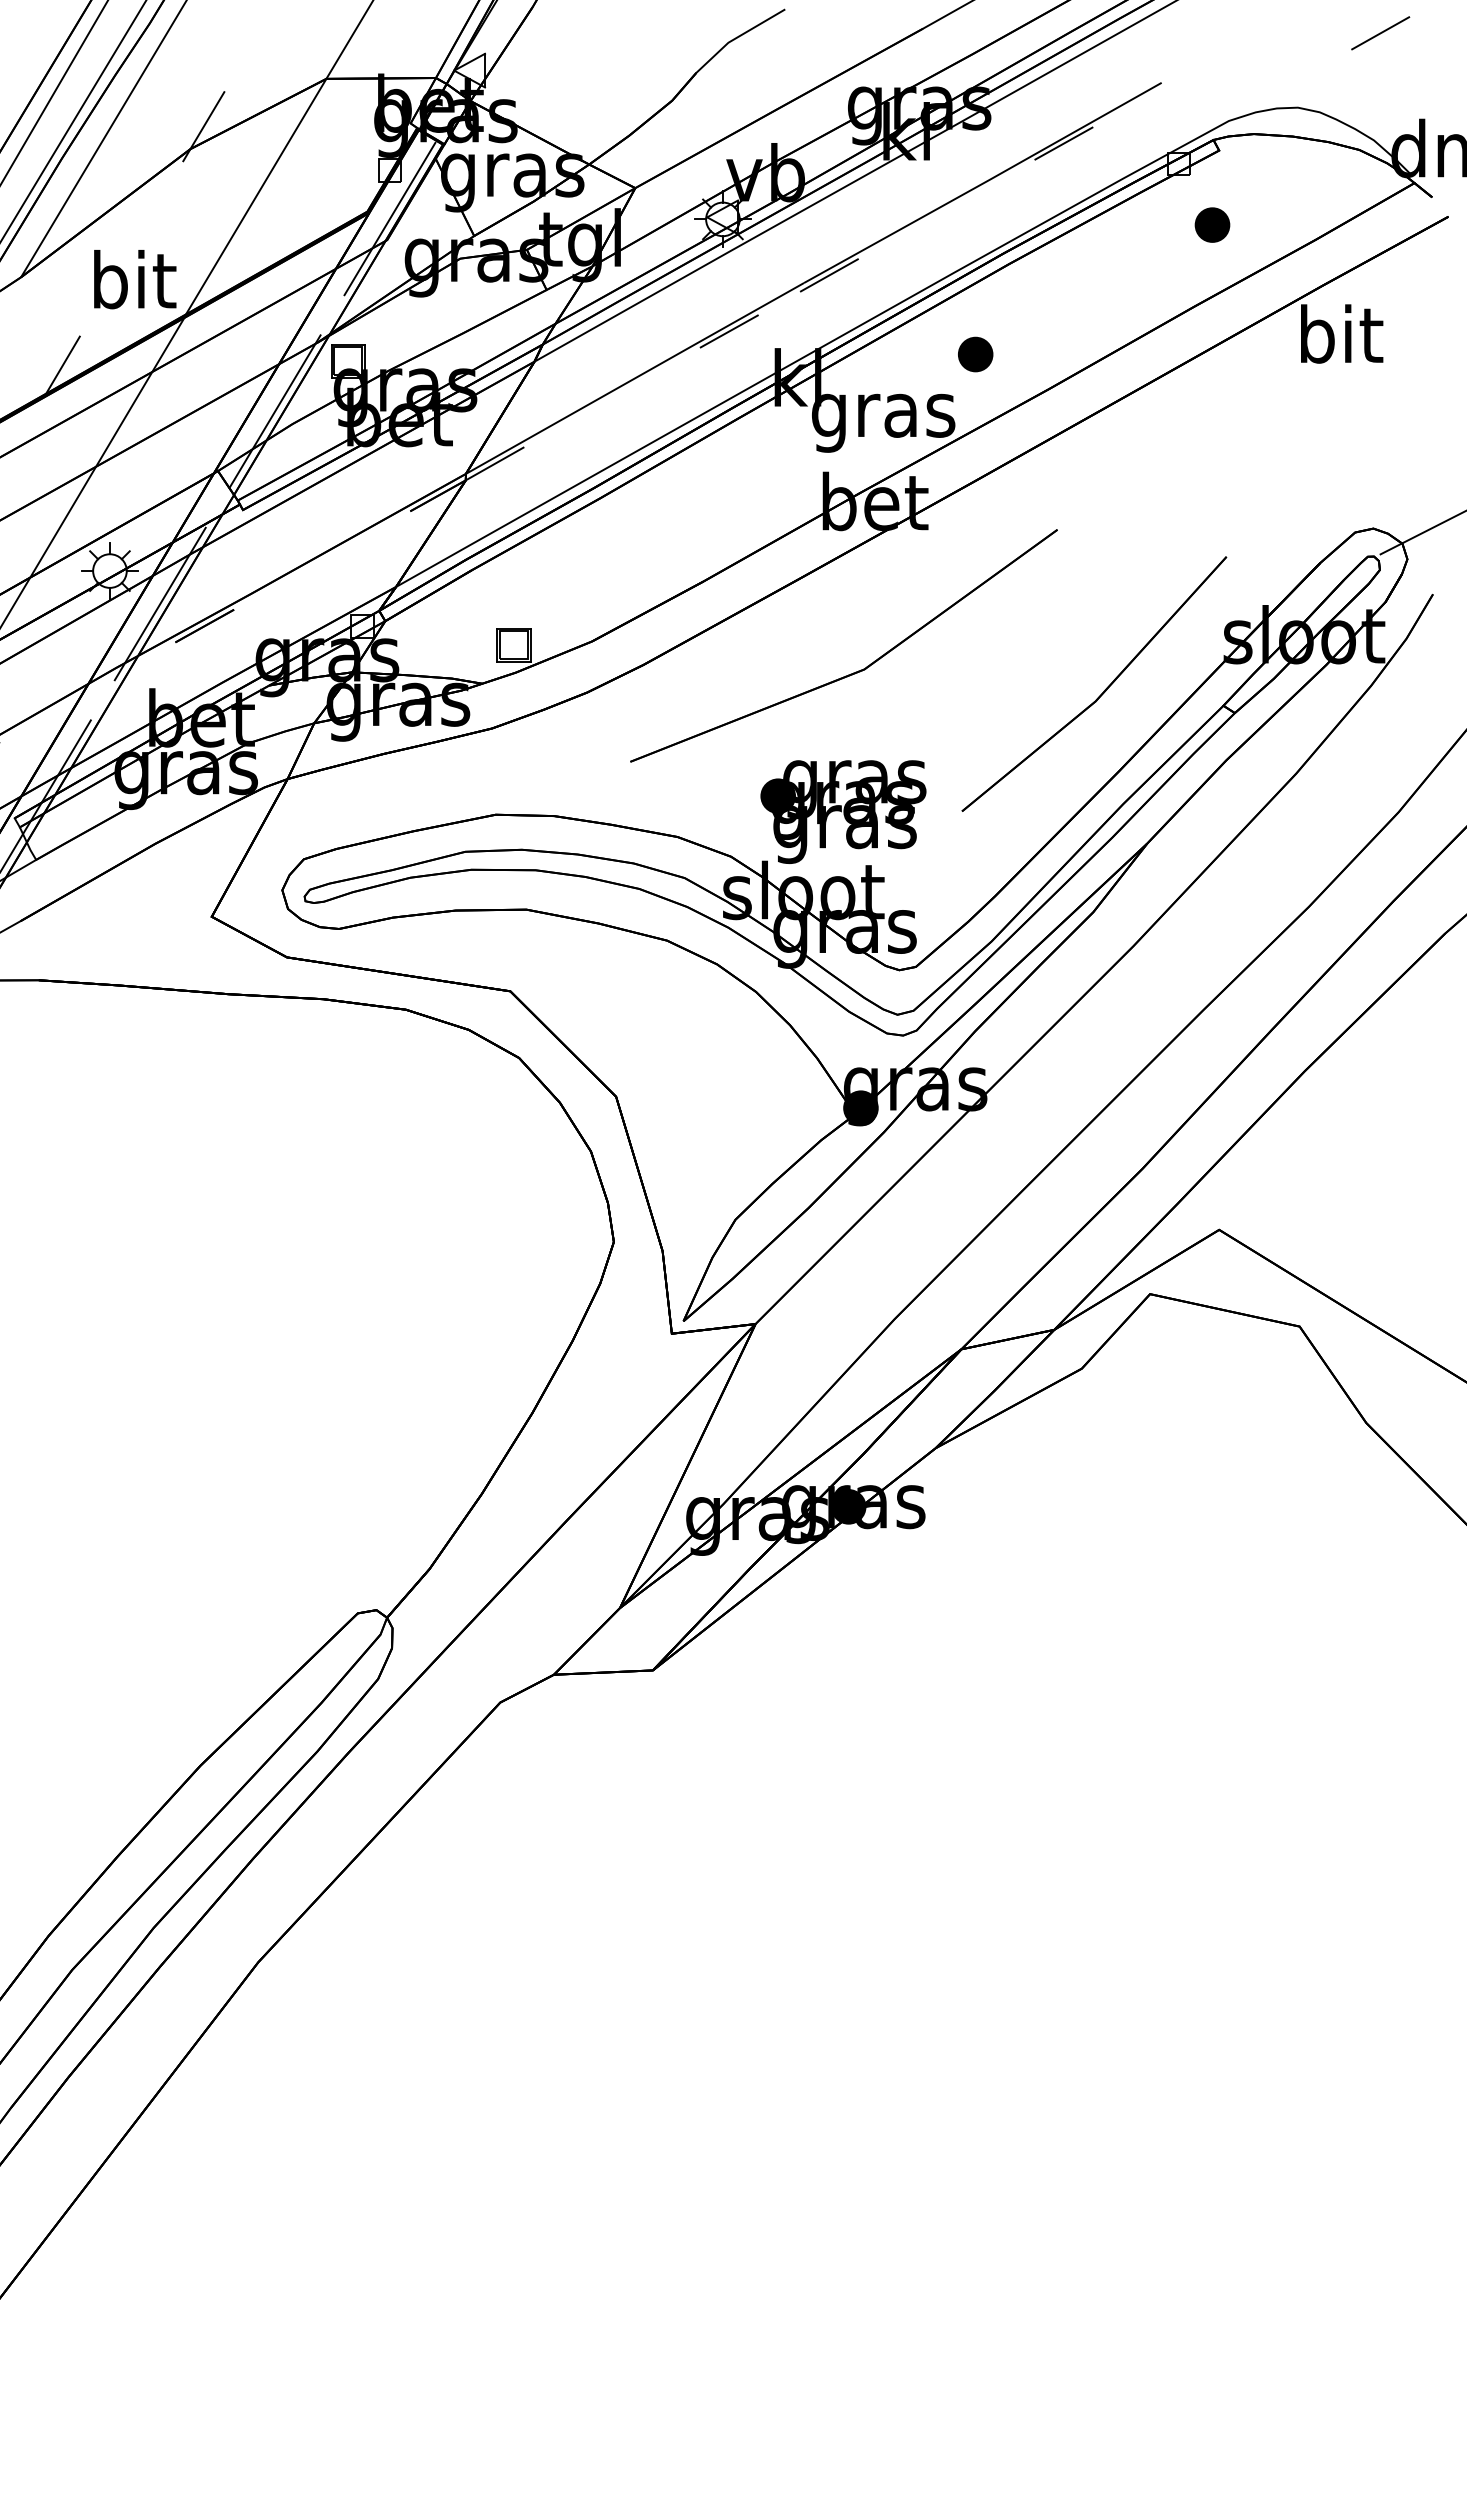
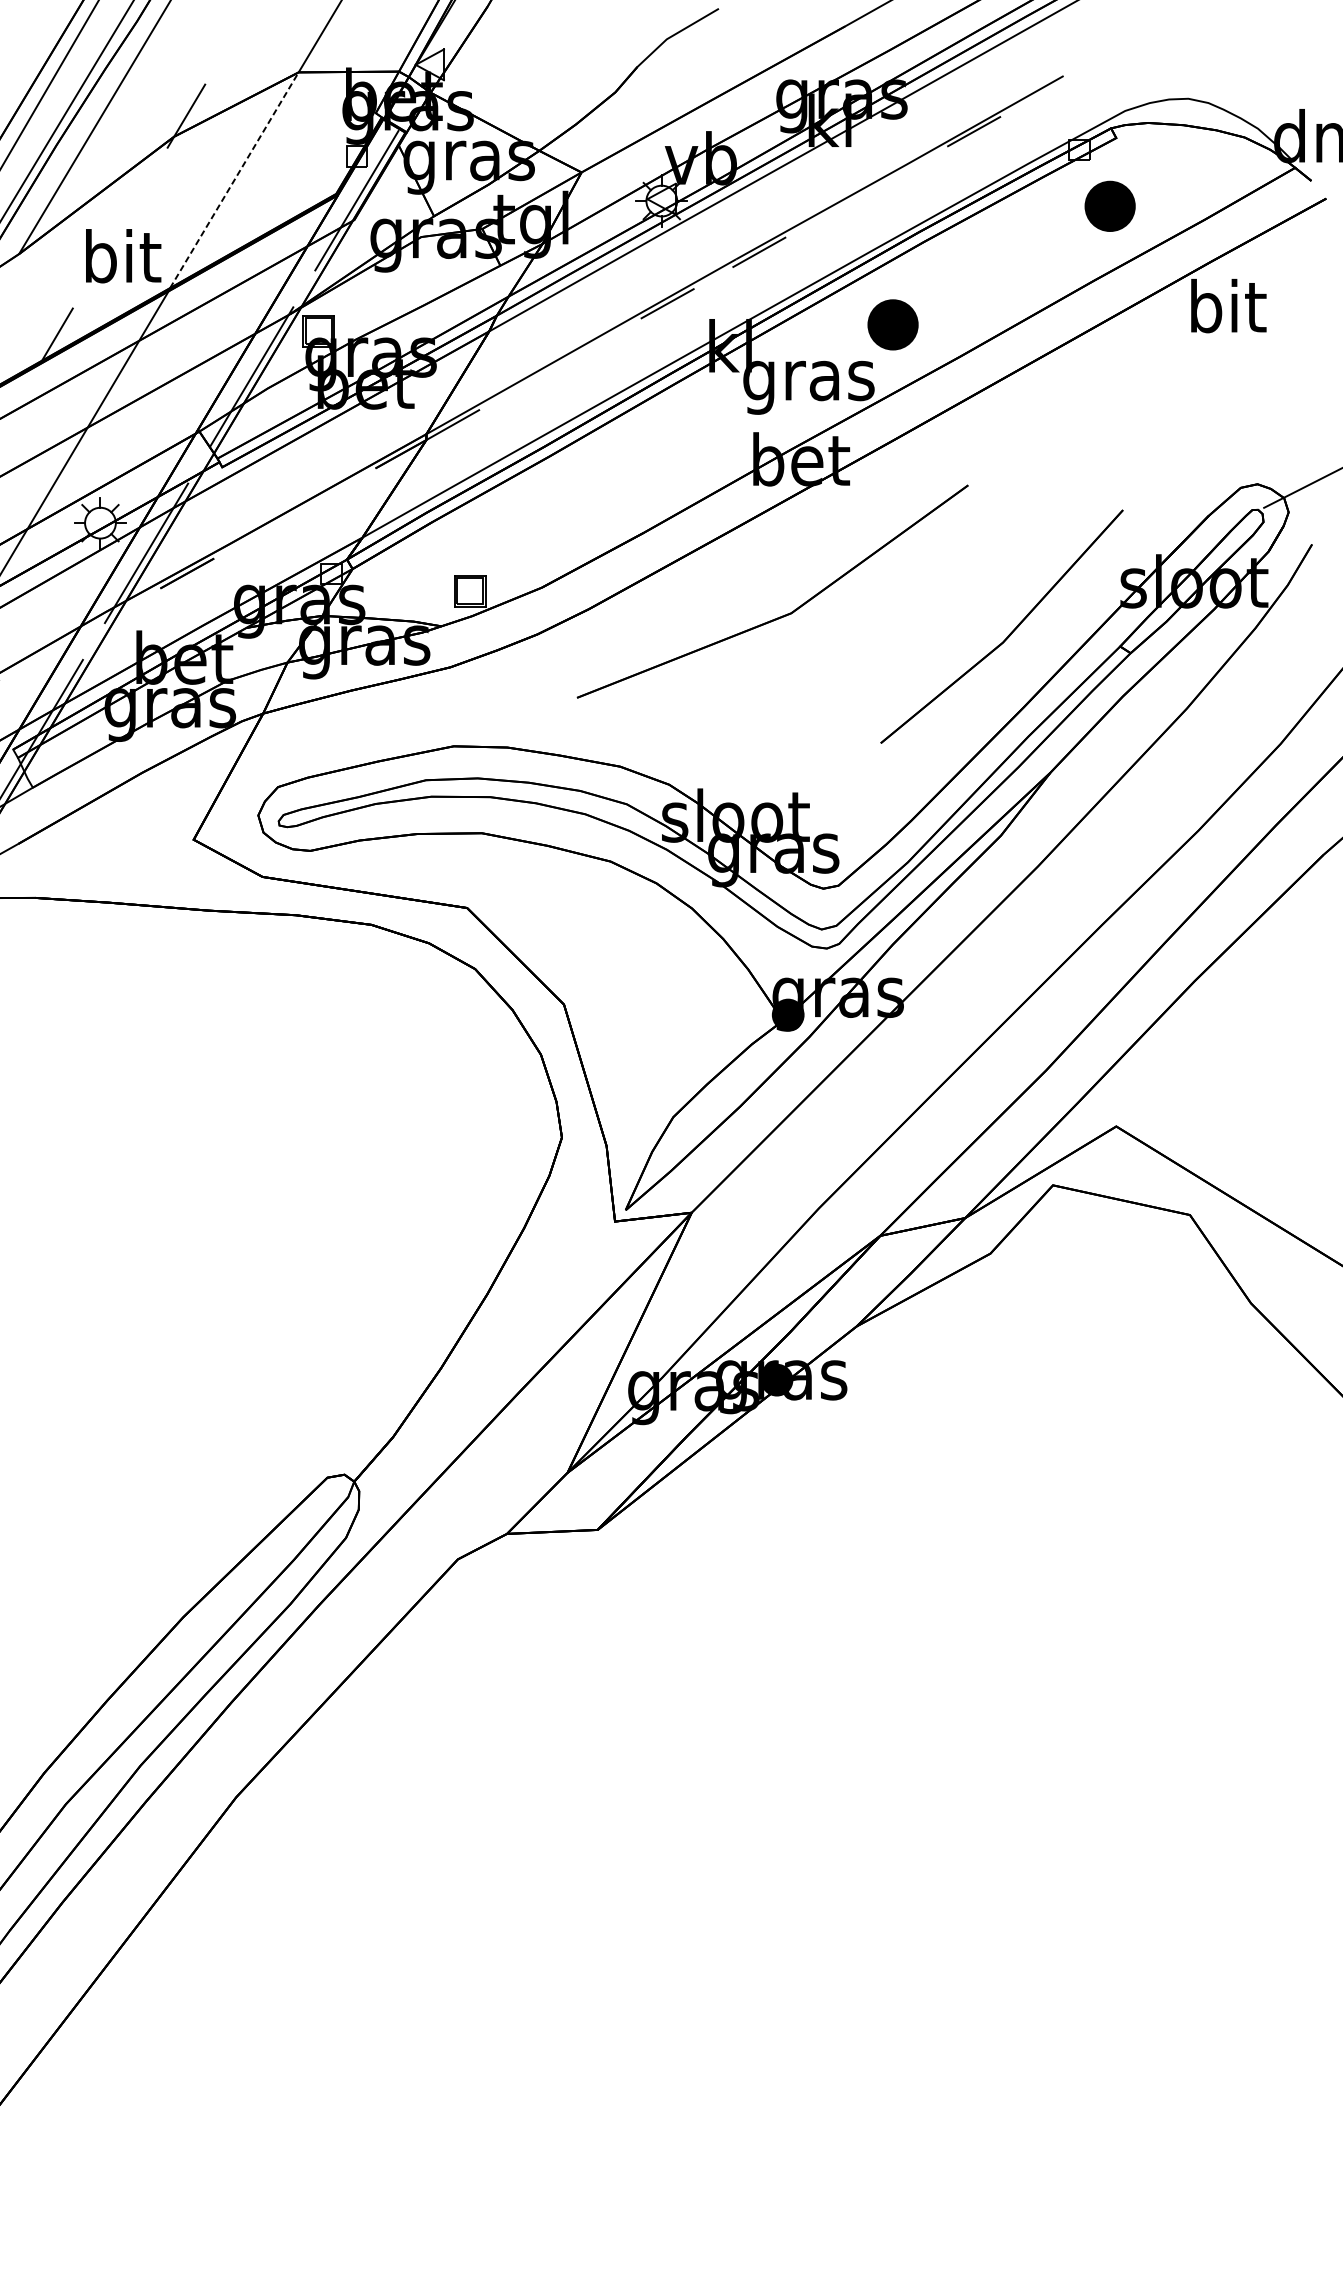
line: (1380, 33) -> (1264, 30), removed
line: (256, 196) -> (234, 180), solid -> dashed
part: (1212, 224) -> (1110, 205), size x1.6
part: (975, 354) -> (893, 324), size x1.6
part: (843, 811) -> (772, 743), removed

